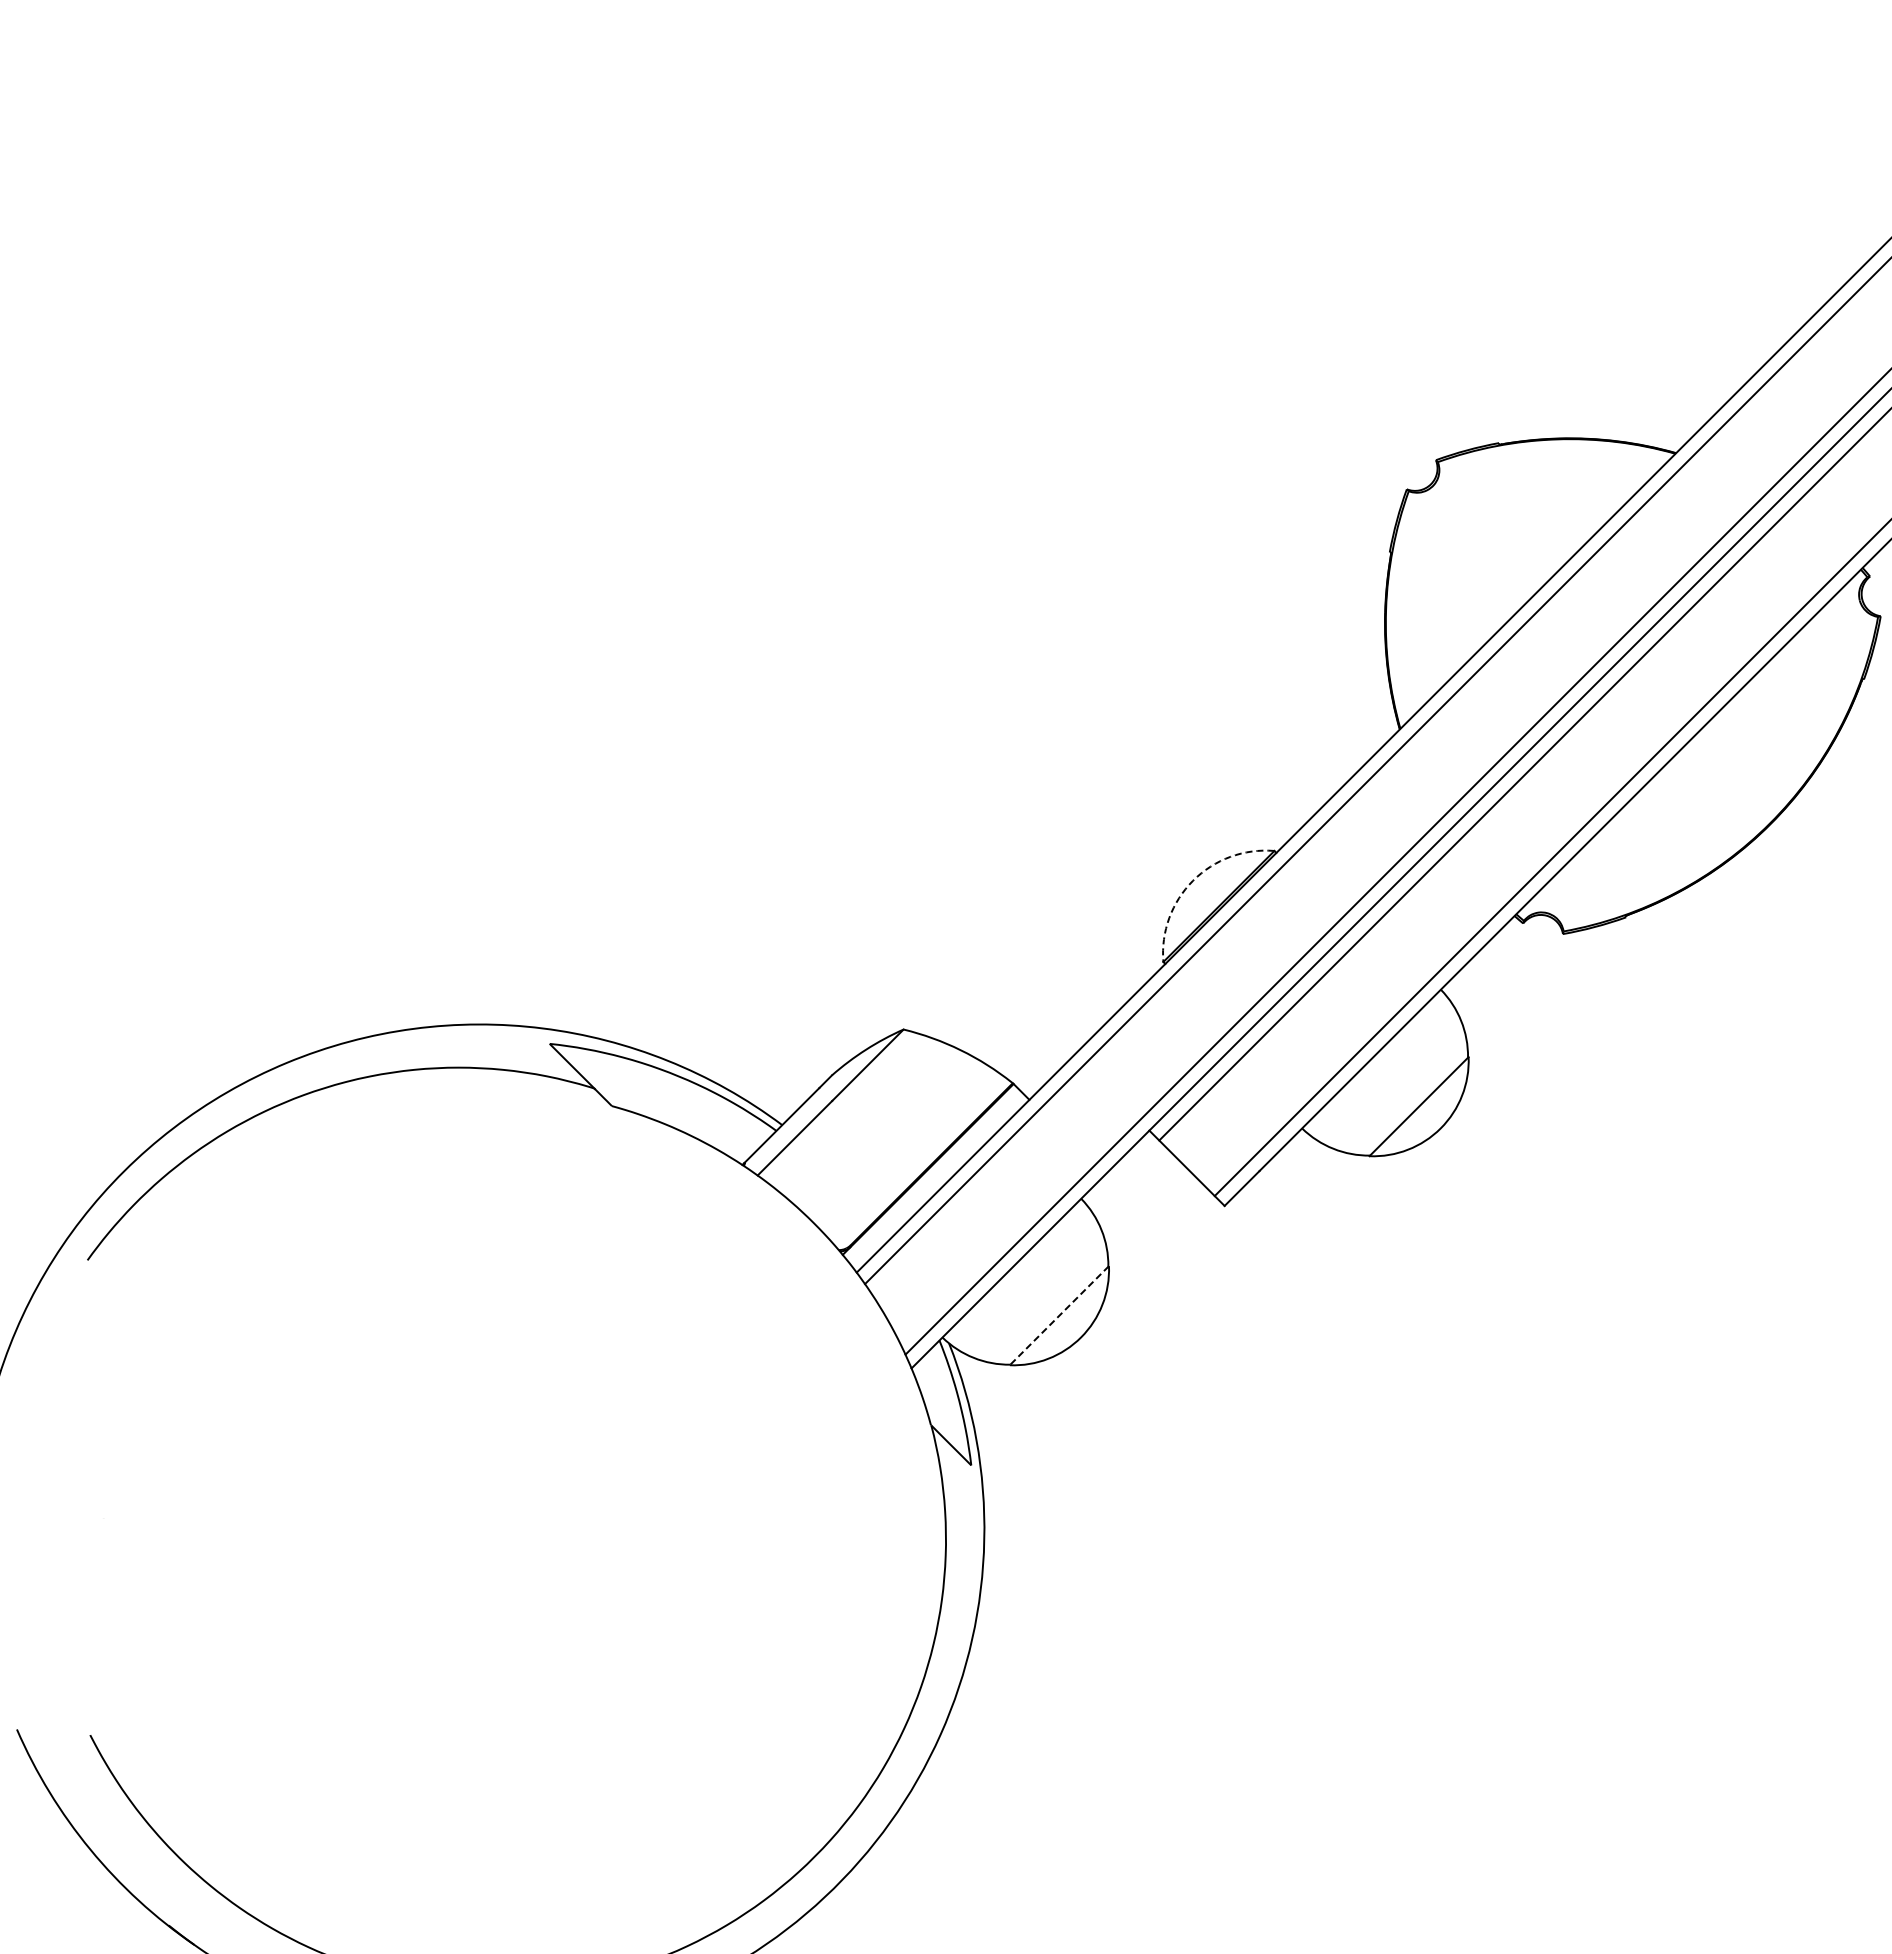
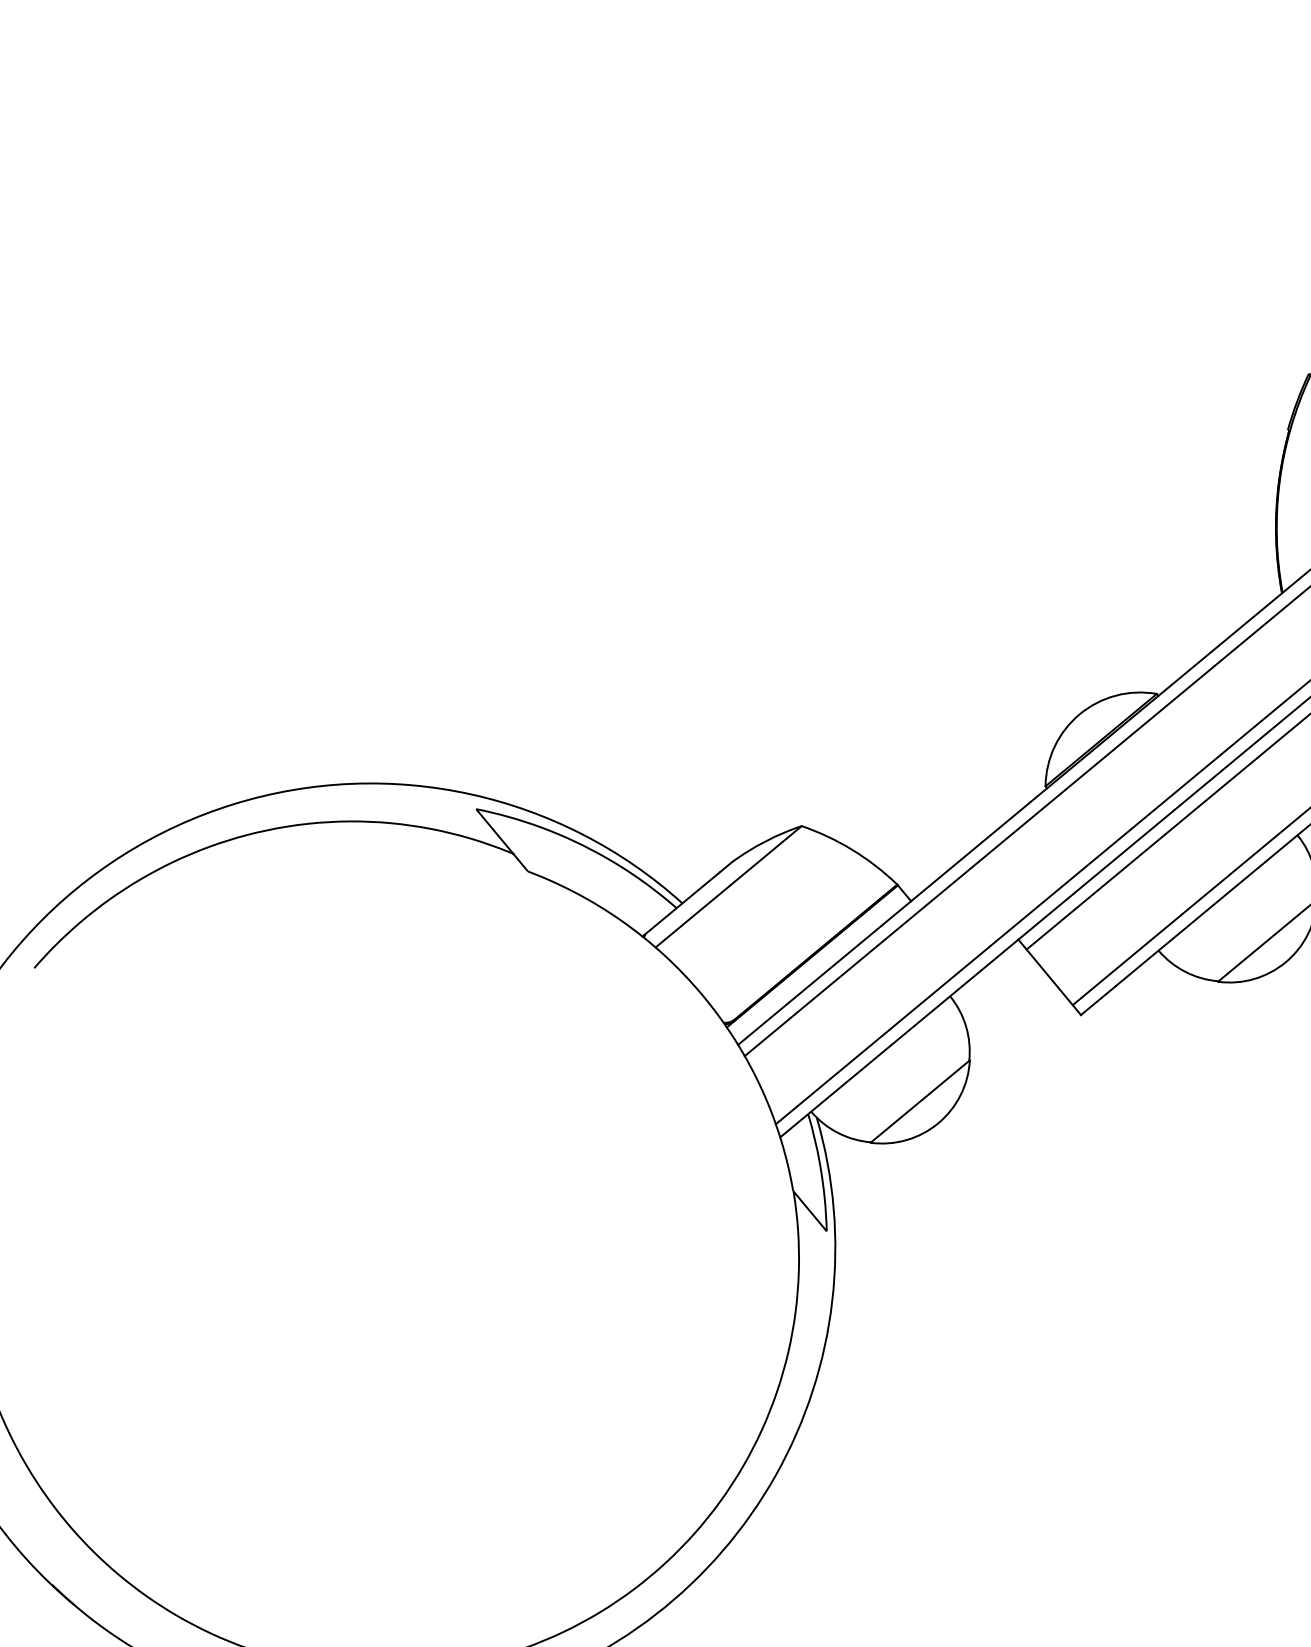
arc: (1193, 880) -> (1080, 714), dashed -> solid
line: (1059, 1316) -> (920, 1102), dashed -> solid

